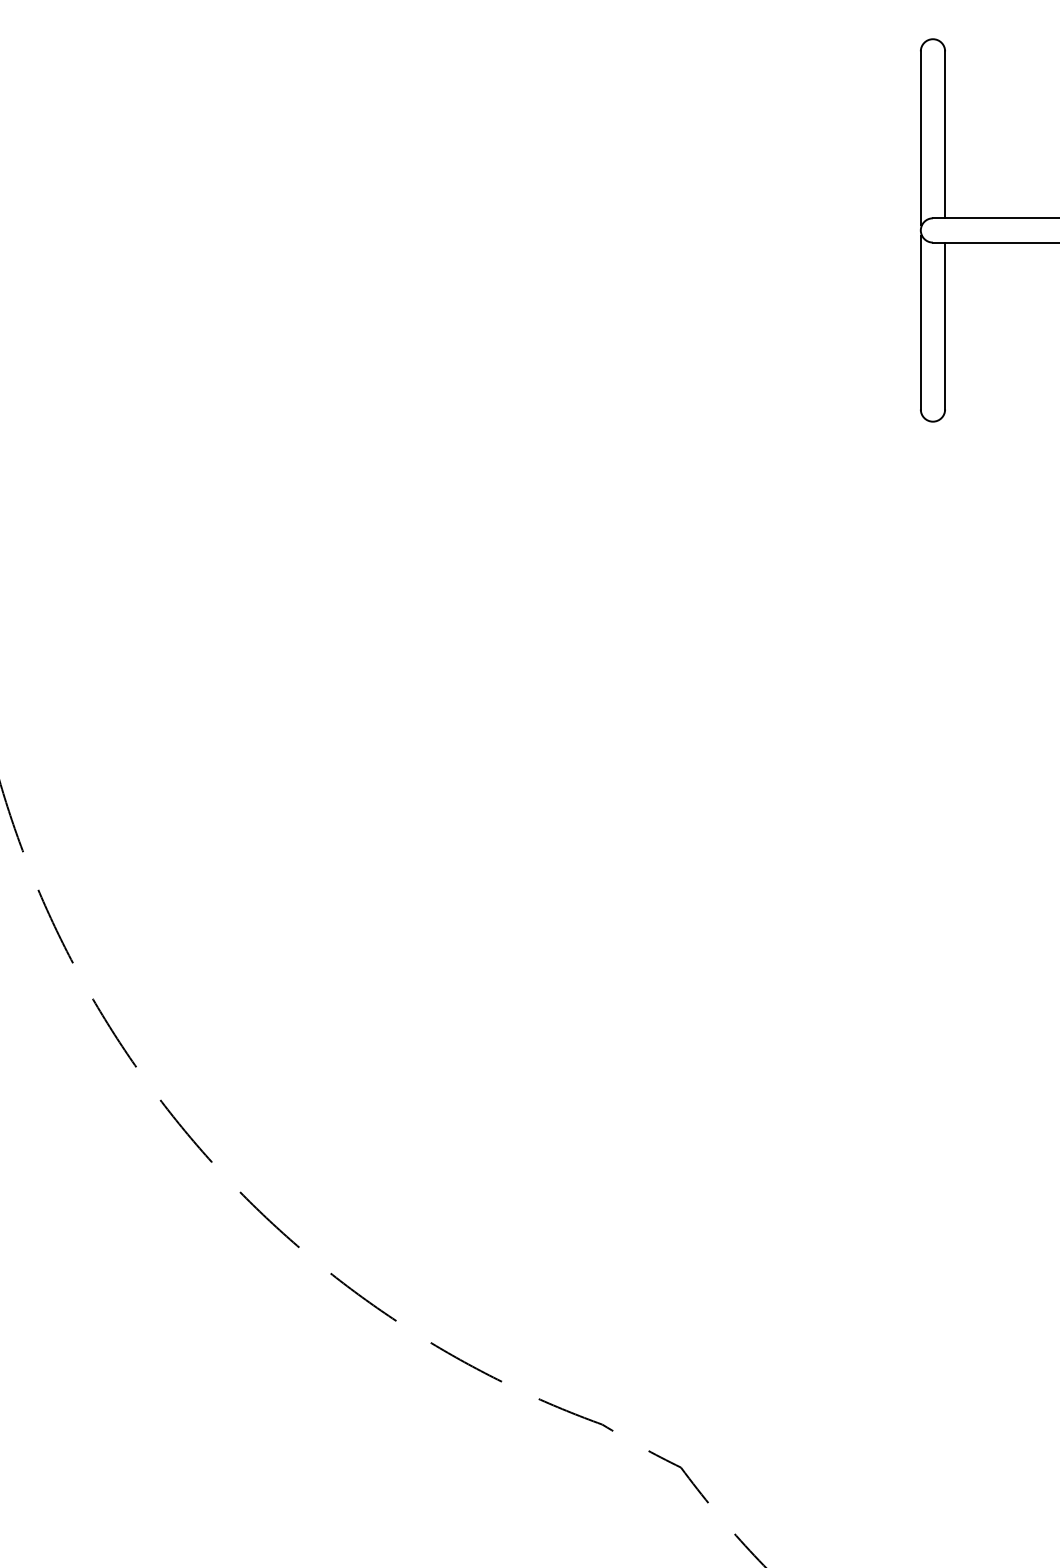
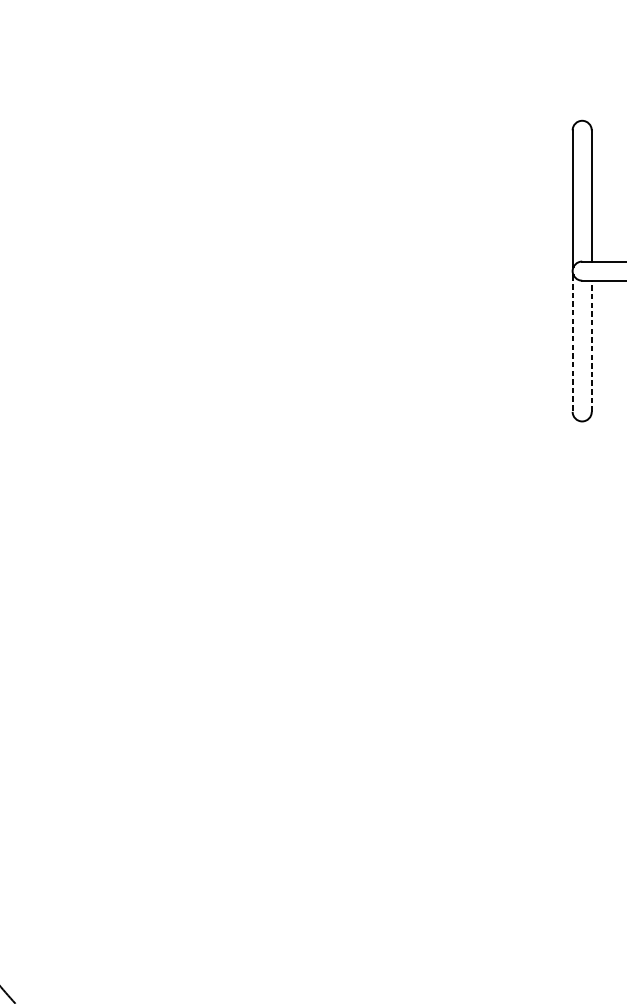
line: (920, 322) -> (572, 343), solid -> dashed
line: (945, 325) -> (592, 345), solid -> dashed

